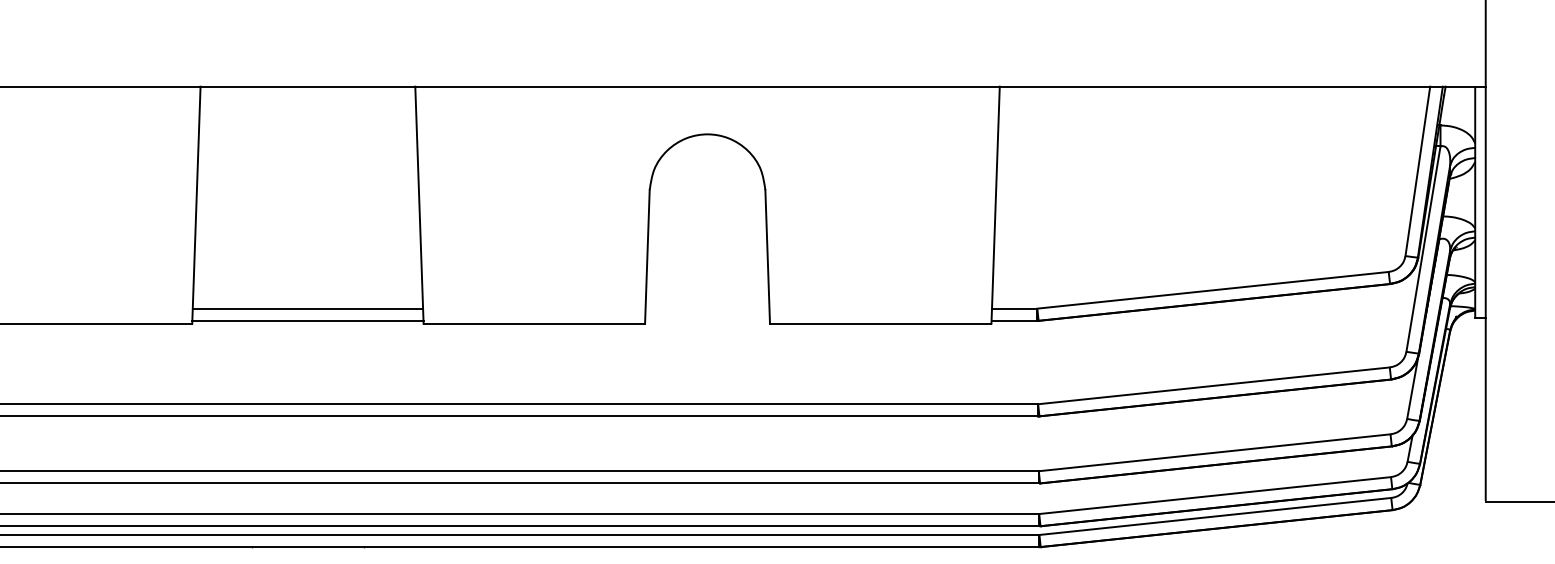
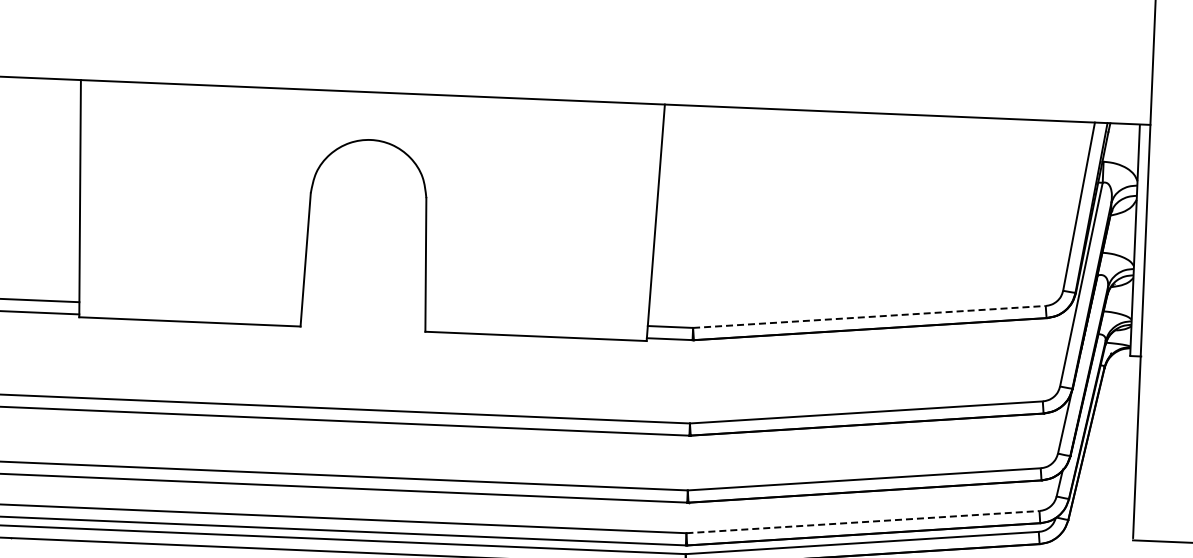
line: (1213, 290) -> (869, 317), solid -> dashed
line: (1215, 495) -> (863, 522), solid -> dashed

